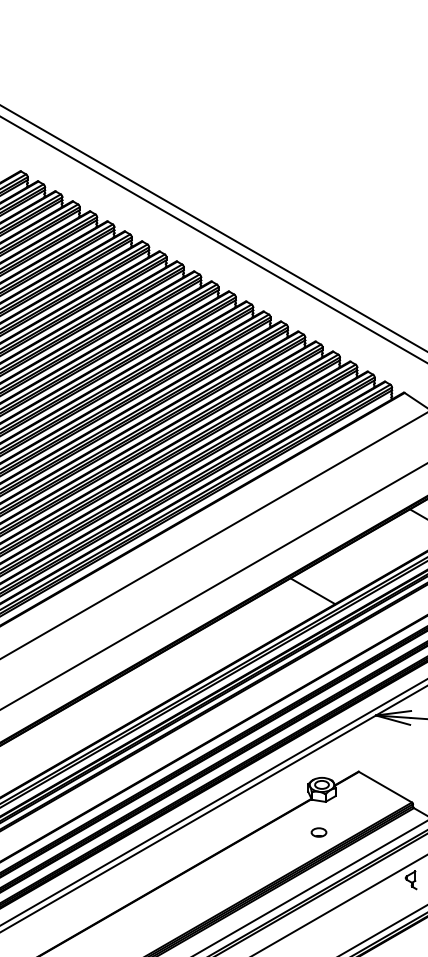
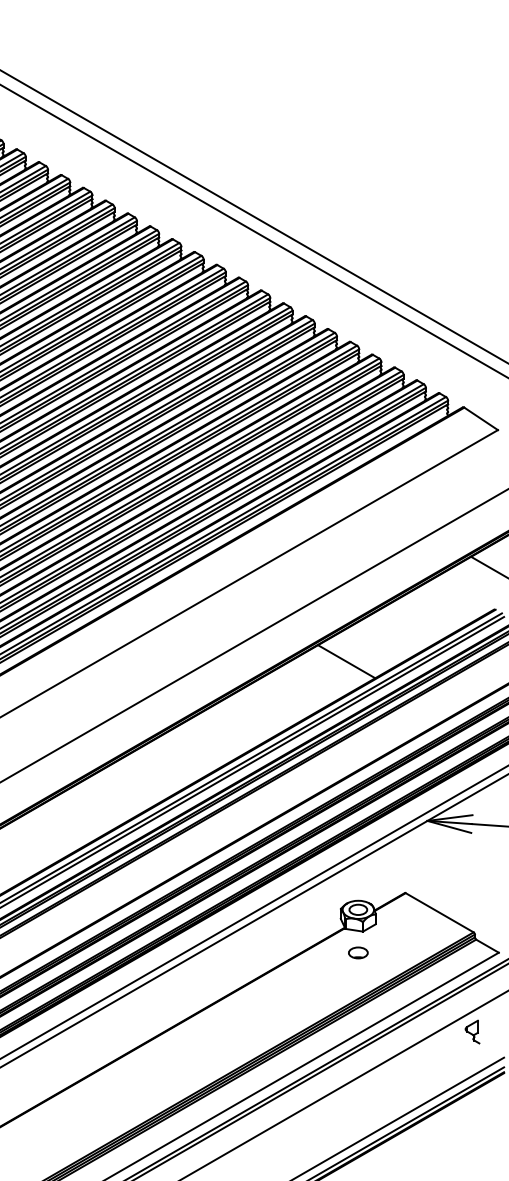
part: (318, 832) -> (357, 952), moved

